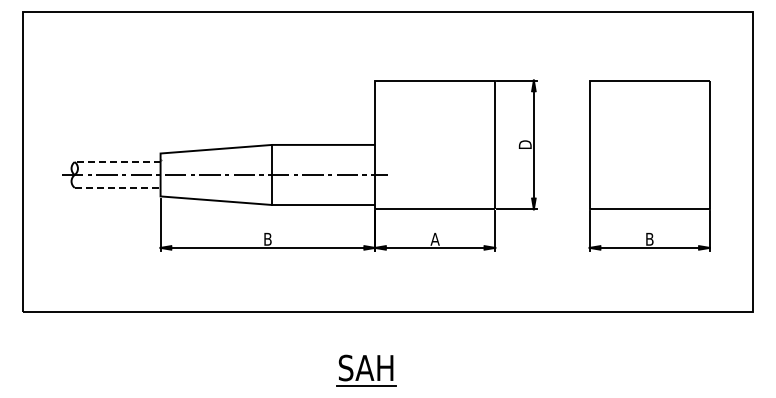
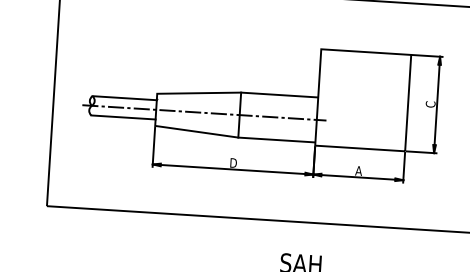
text: (524, 144) -> (430, 104), D -> C
line: (117, 162) -> (124, 98), dashed -> solid
line: (117, 187) -> (123, 117), dashed -> solid
text: (267, 239) -> (233, 163), B -> D

